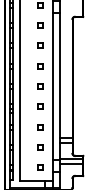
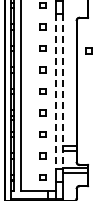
part: (83, 47) -> (88, 50), added
line: (53, 86) -> (56, 91), solid -> dashed
line: (60, 86) -> (63, 91), solid -> dashed

